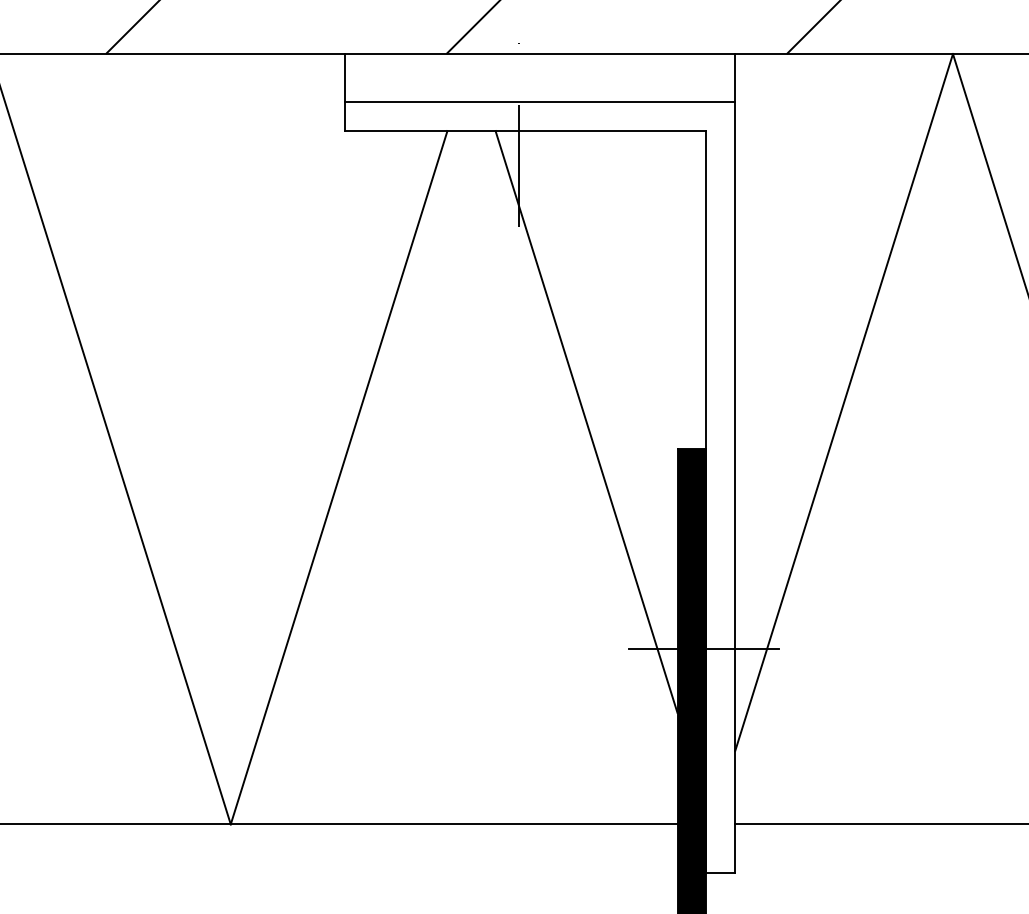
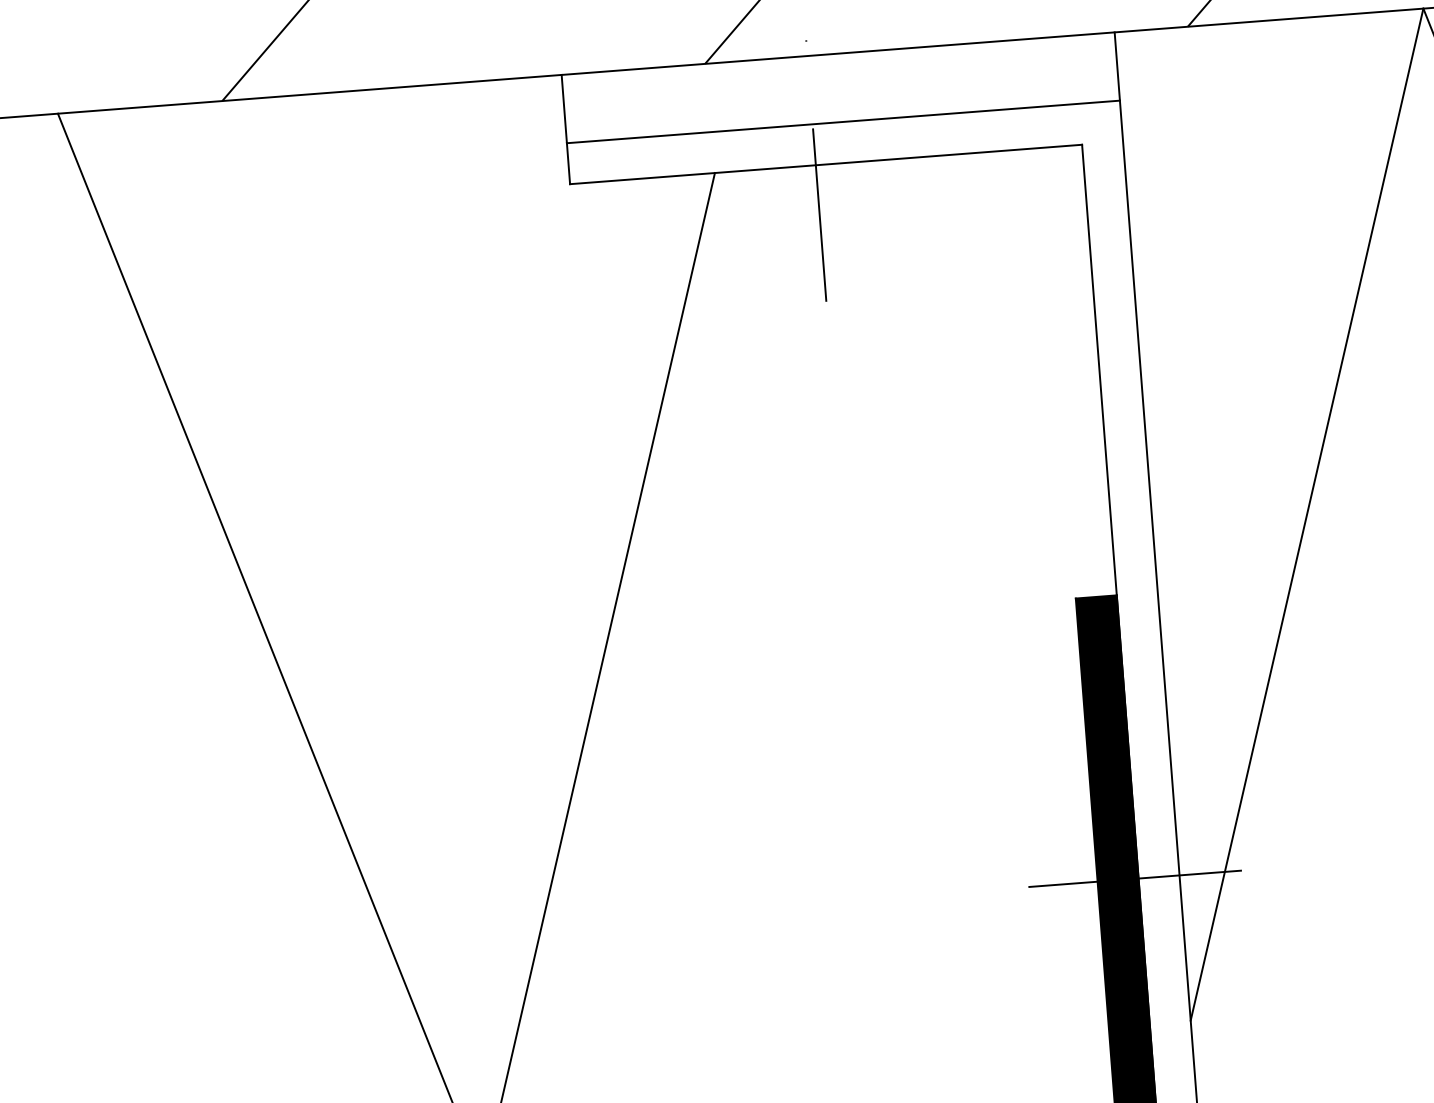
line: (586, 421) -> (943, 569), removed

